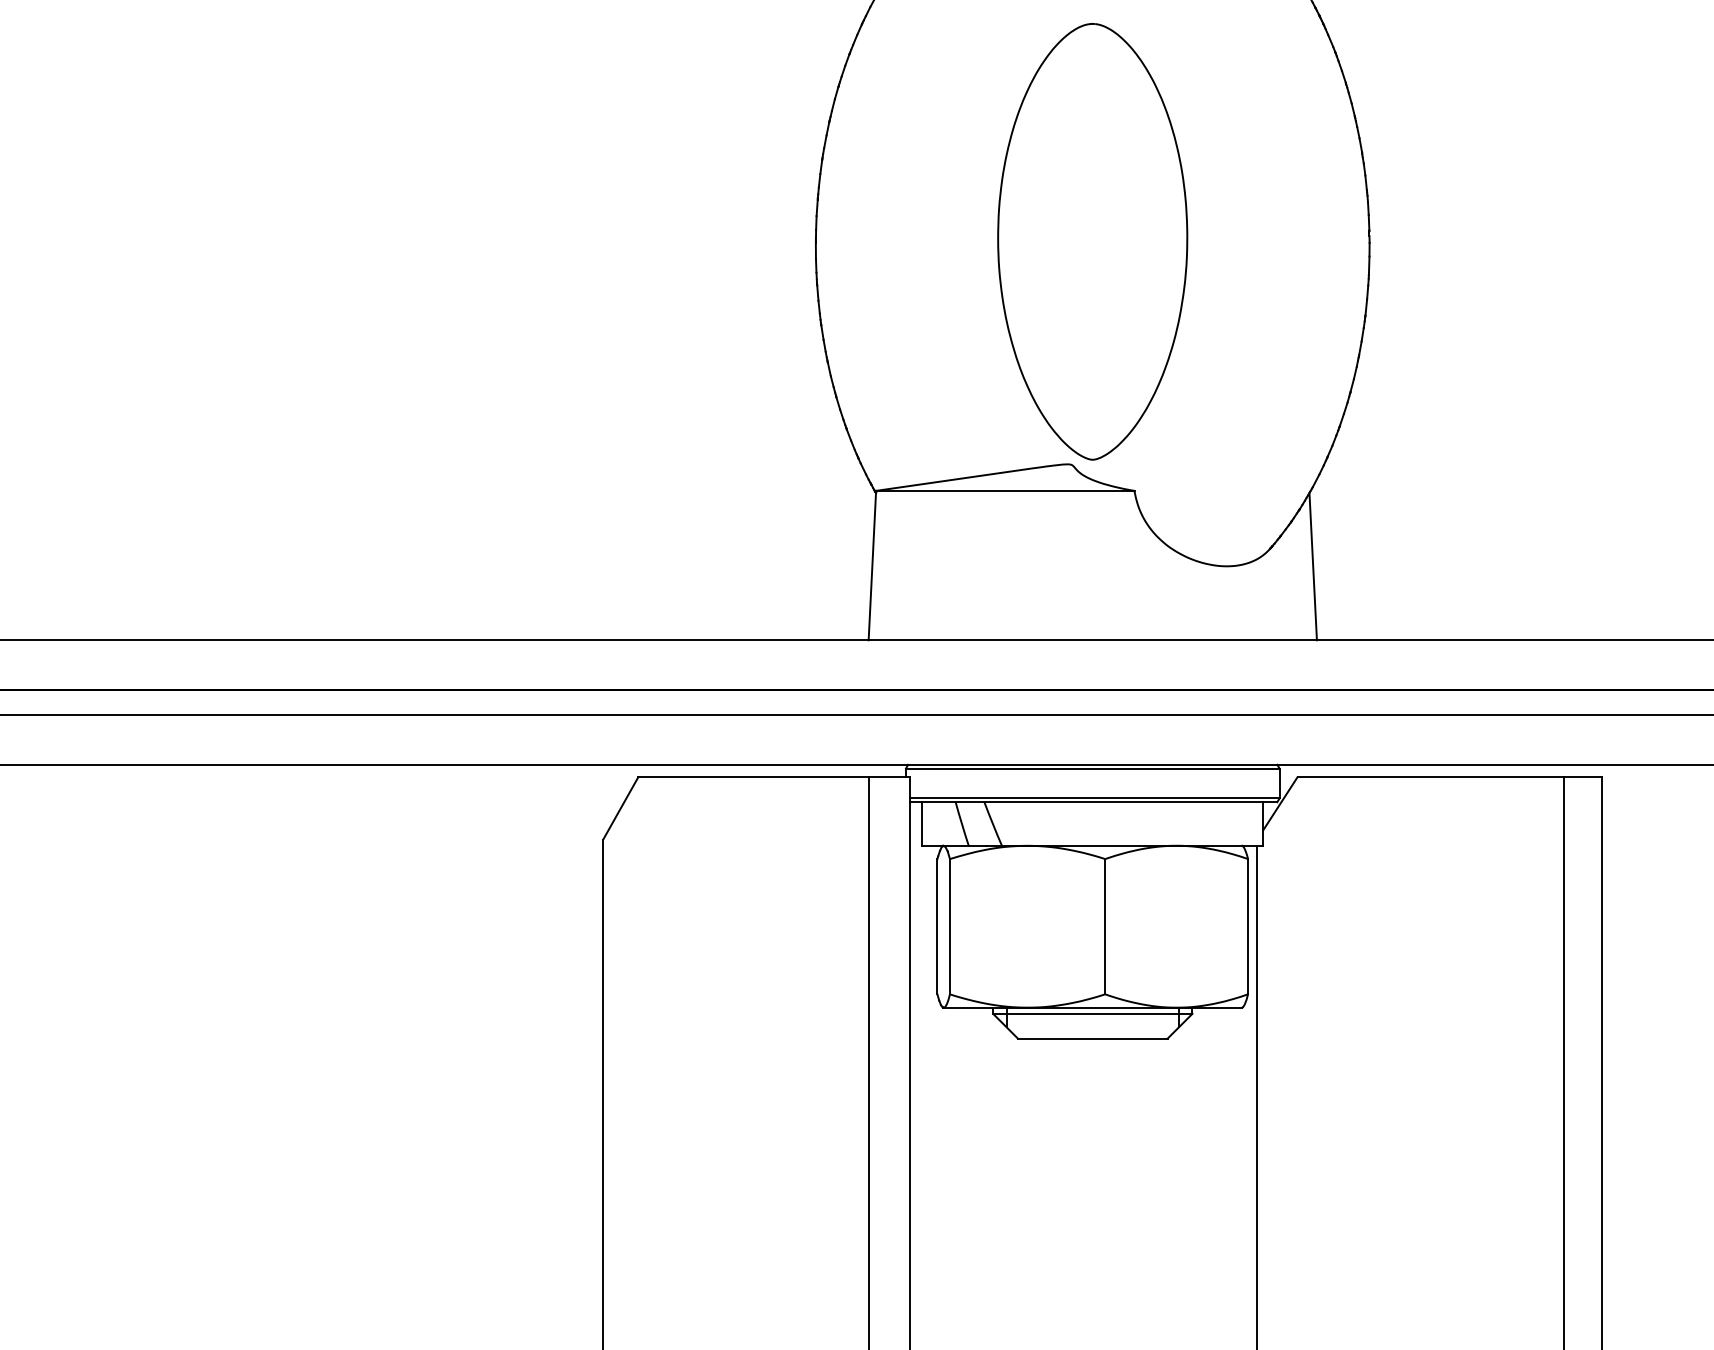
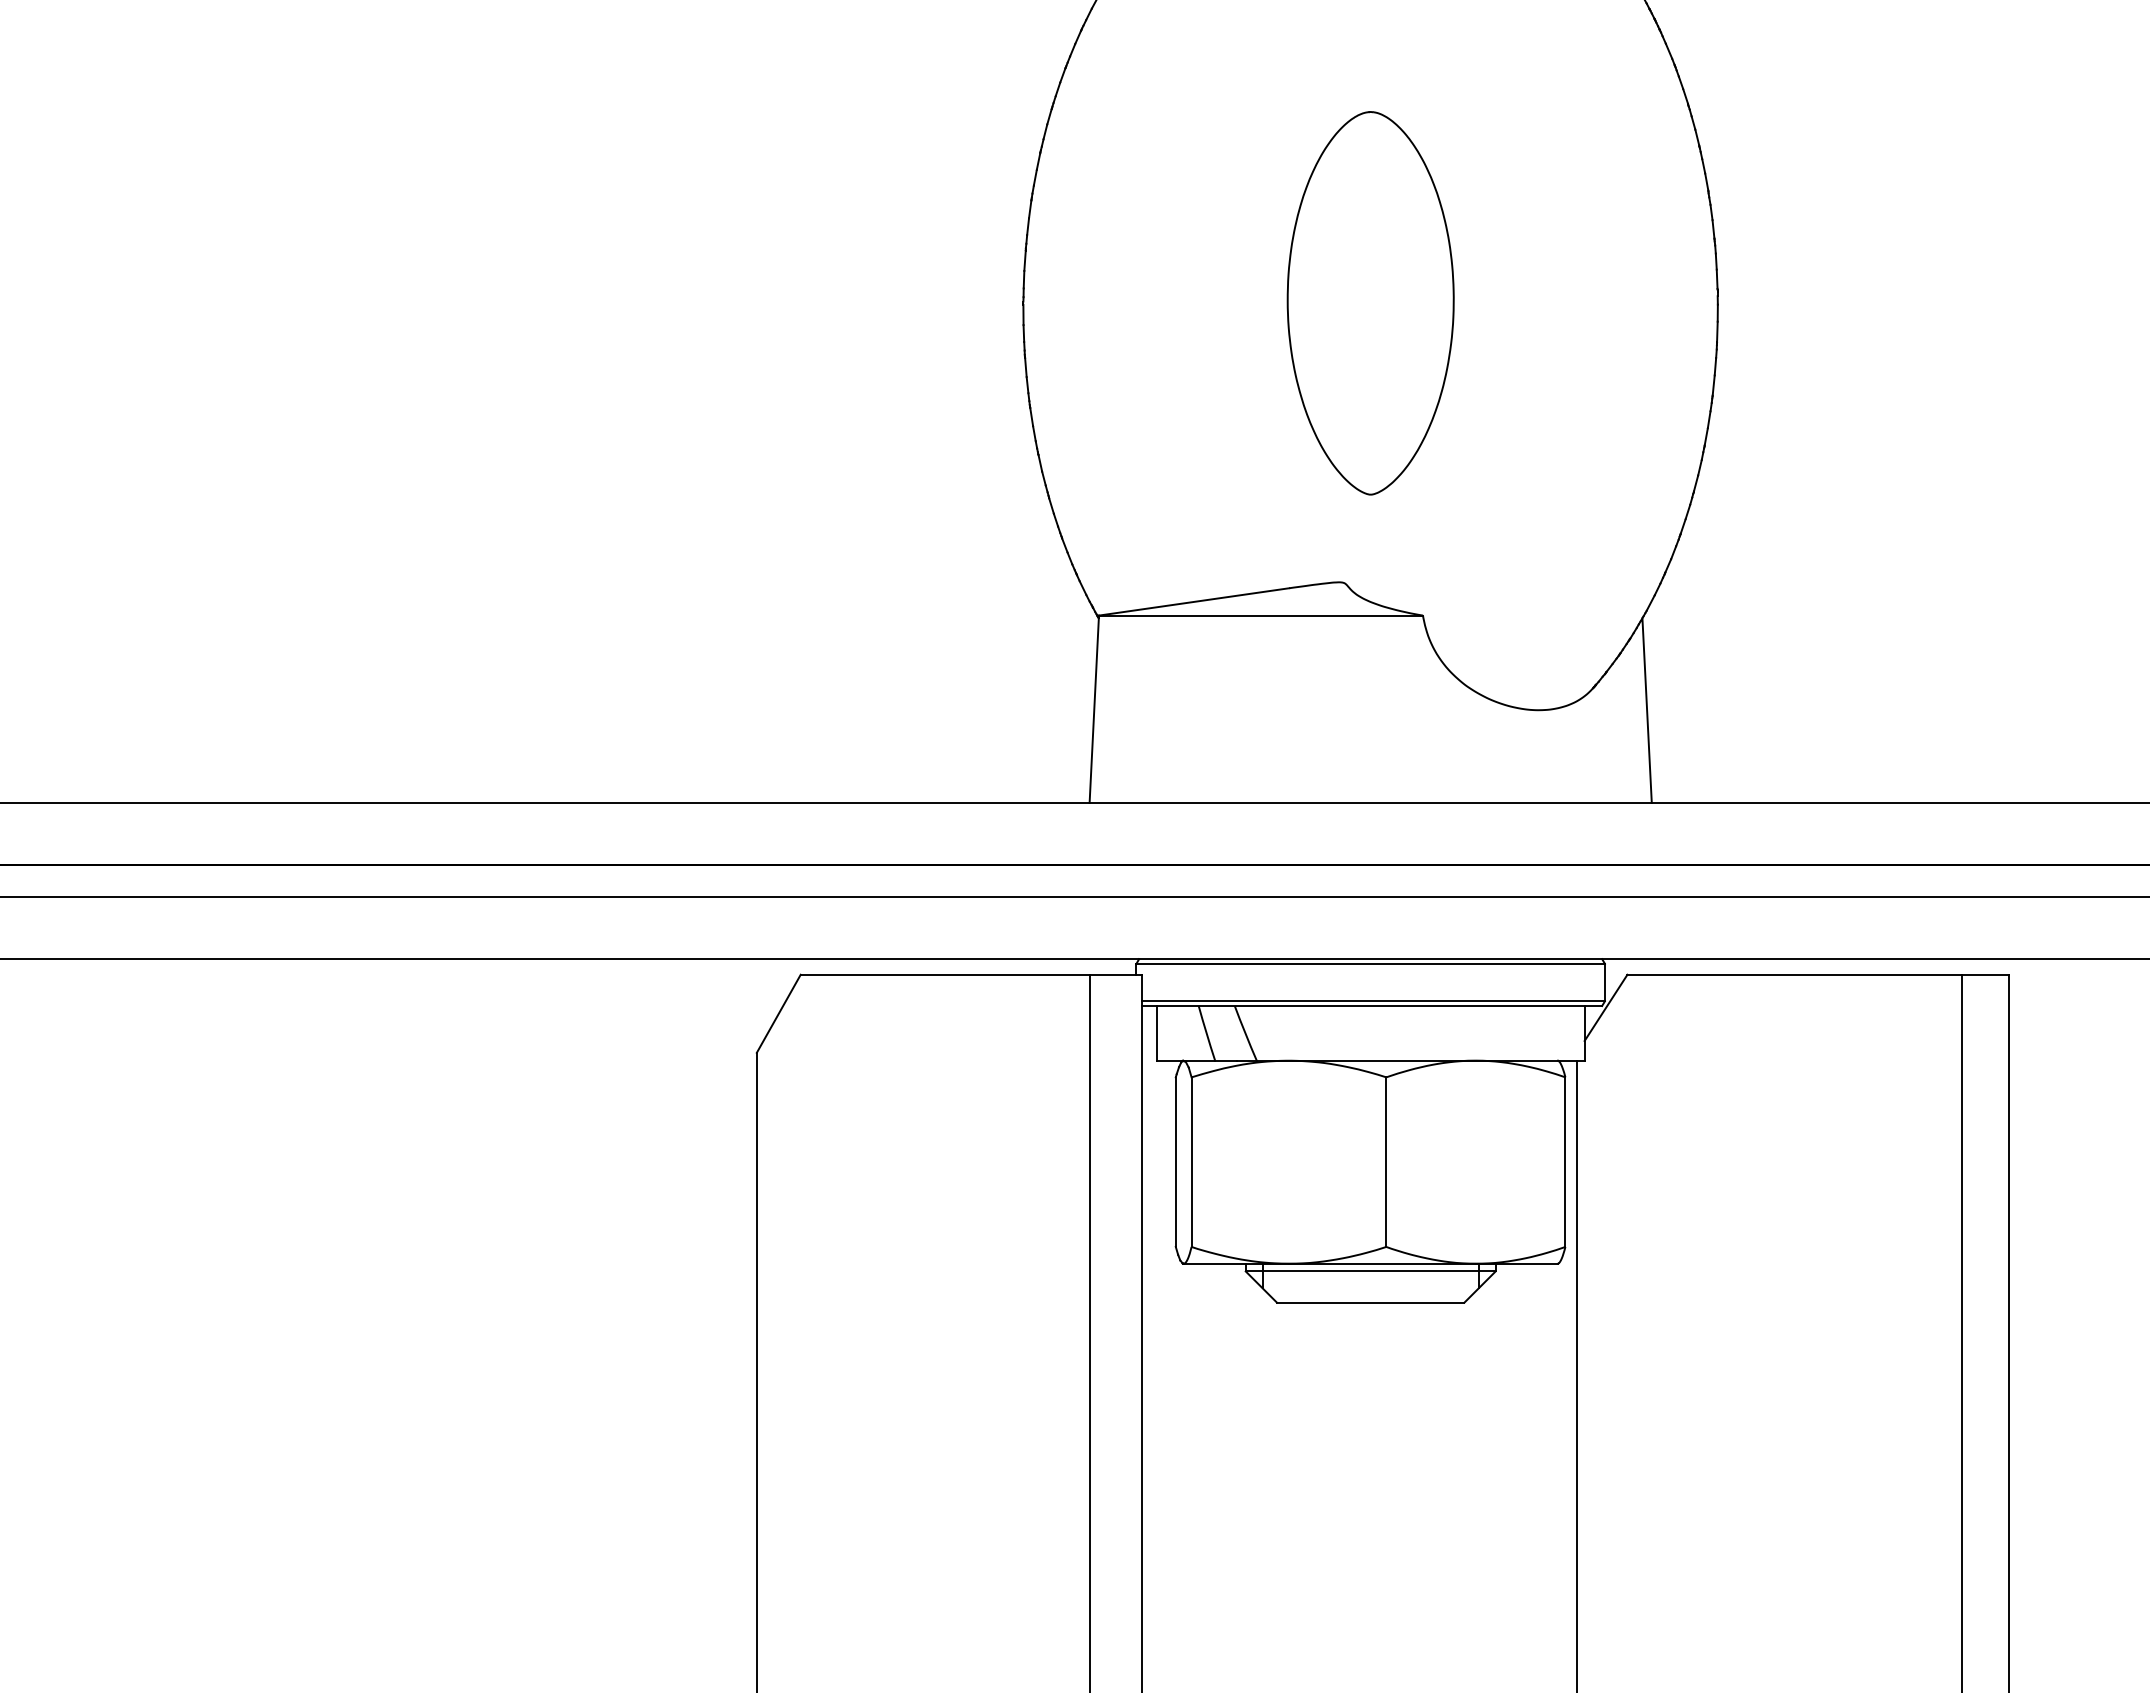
part: (1092, 242) -> (1370, 303), size x0.7

